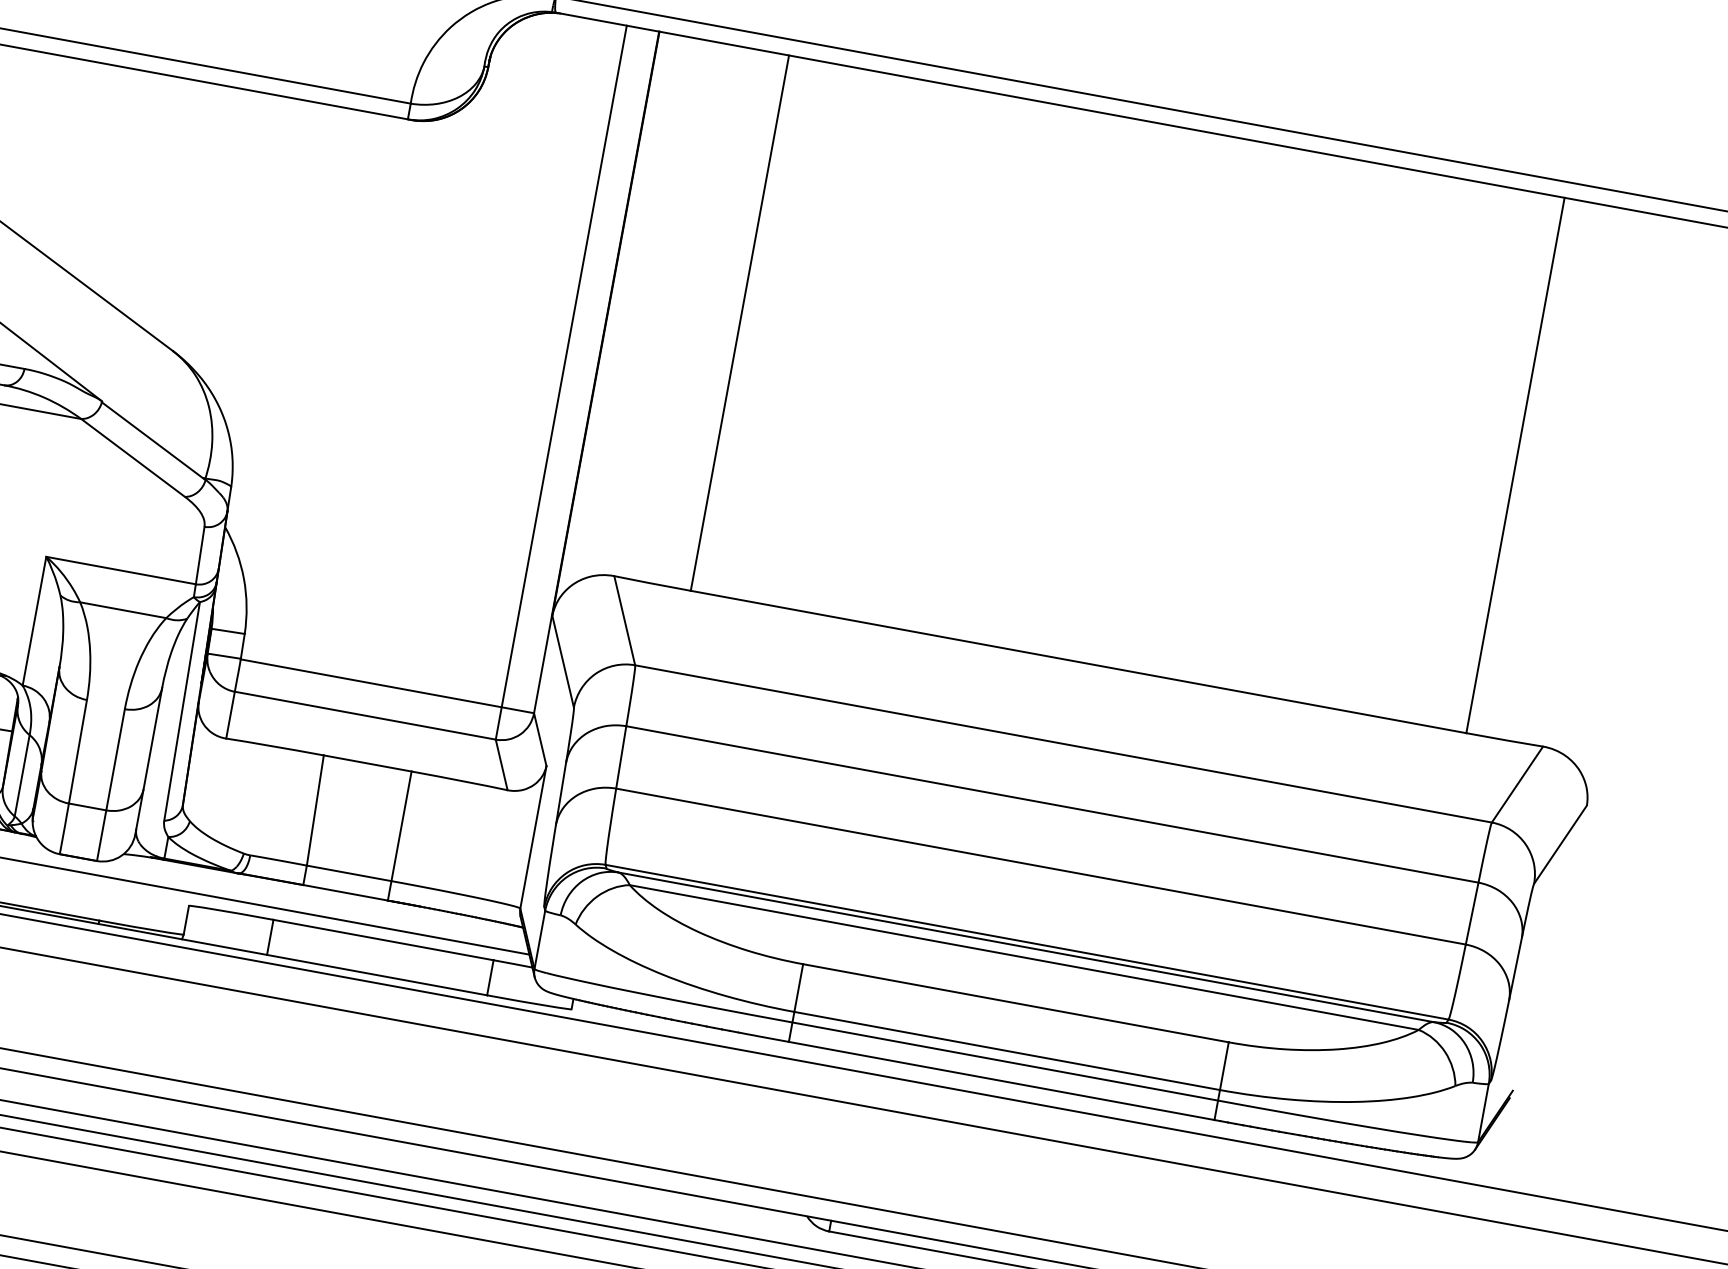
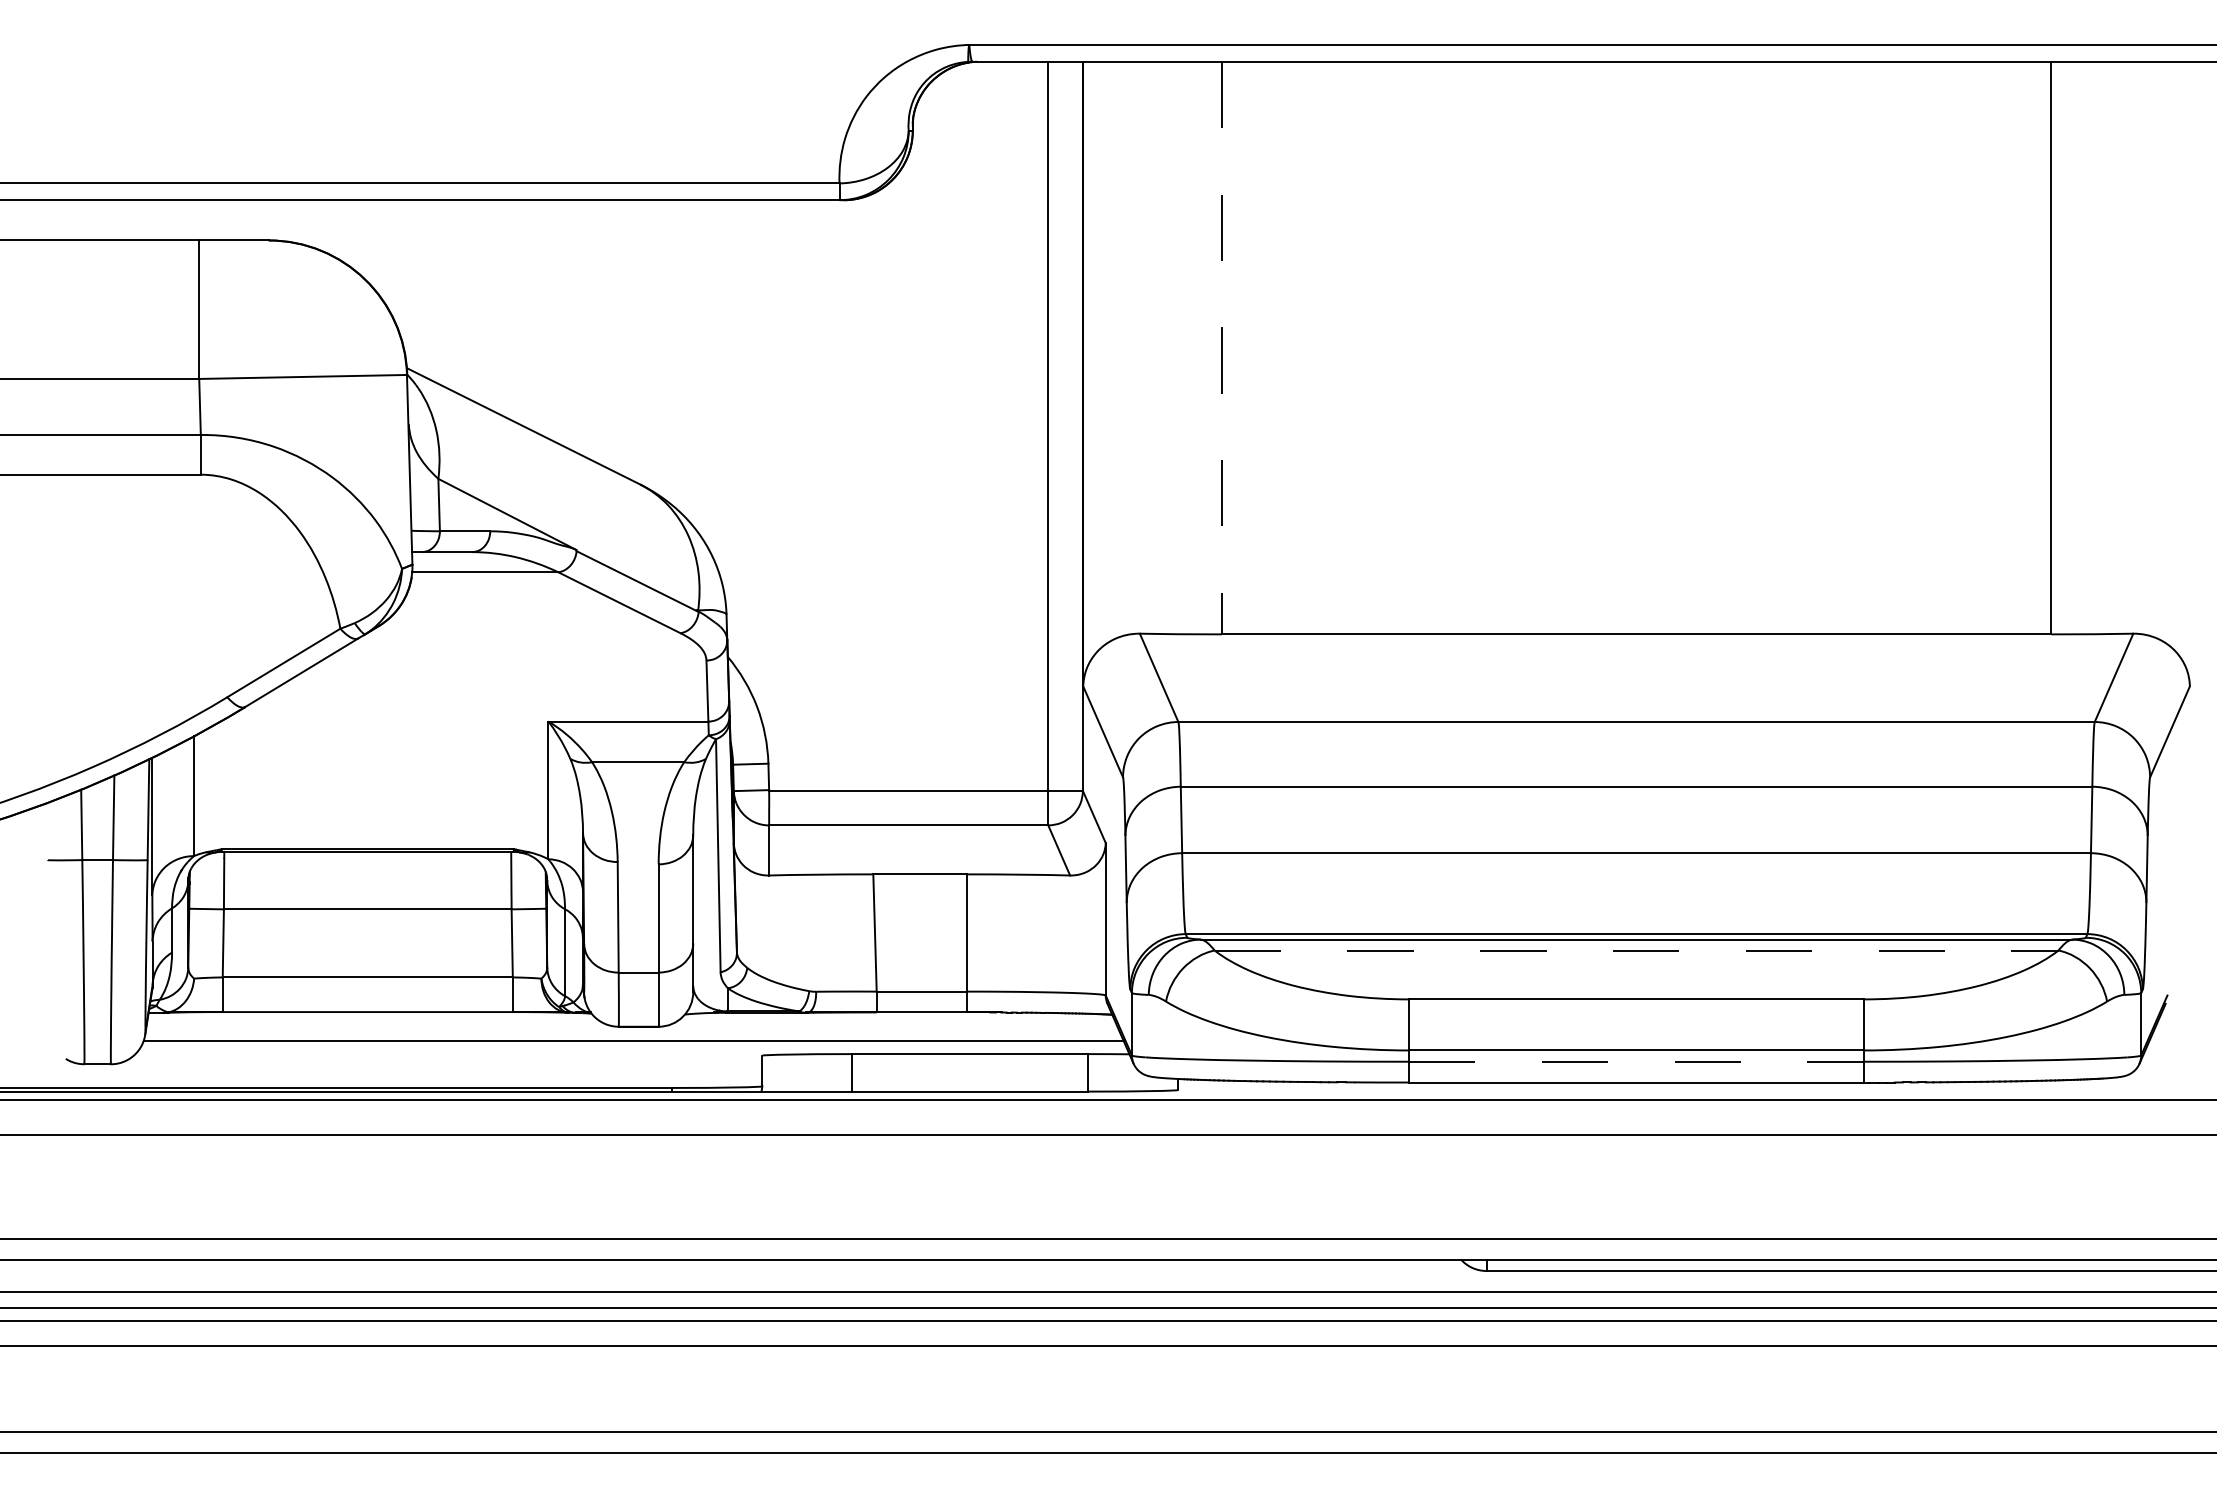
line: (739, 323) -> (1221, 348), solid -> dashed
line: (1024, 957) -> (1636, 950), solid -> dashed
line: (1005, 1061) -> (1636, 1061), solid -> dashed

